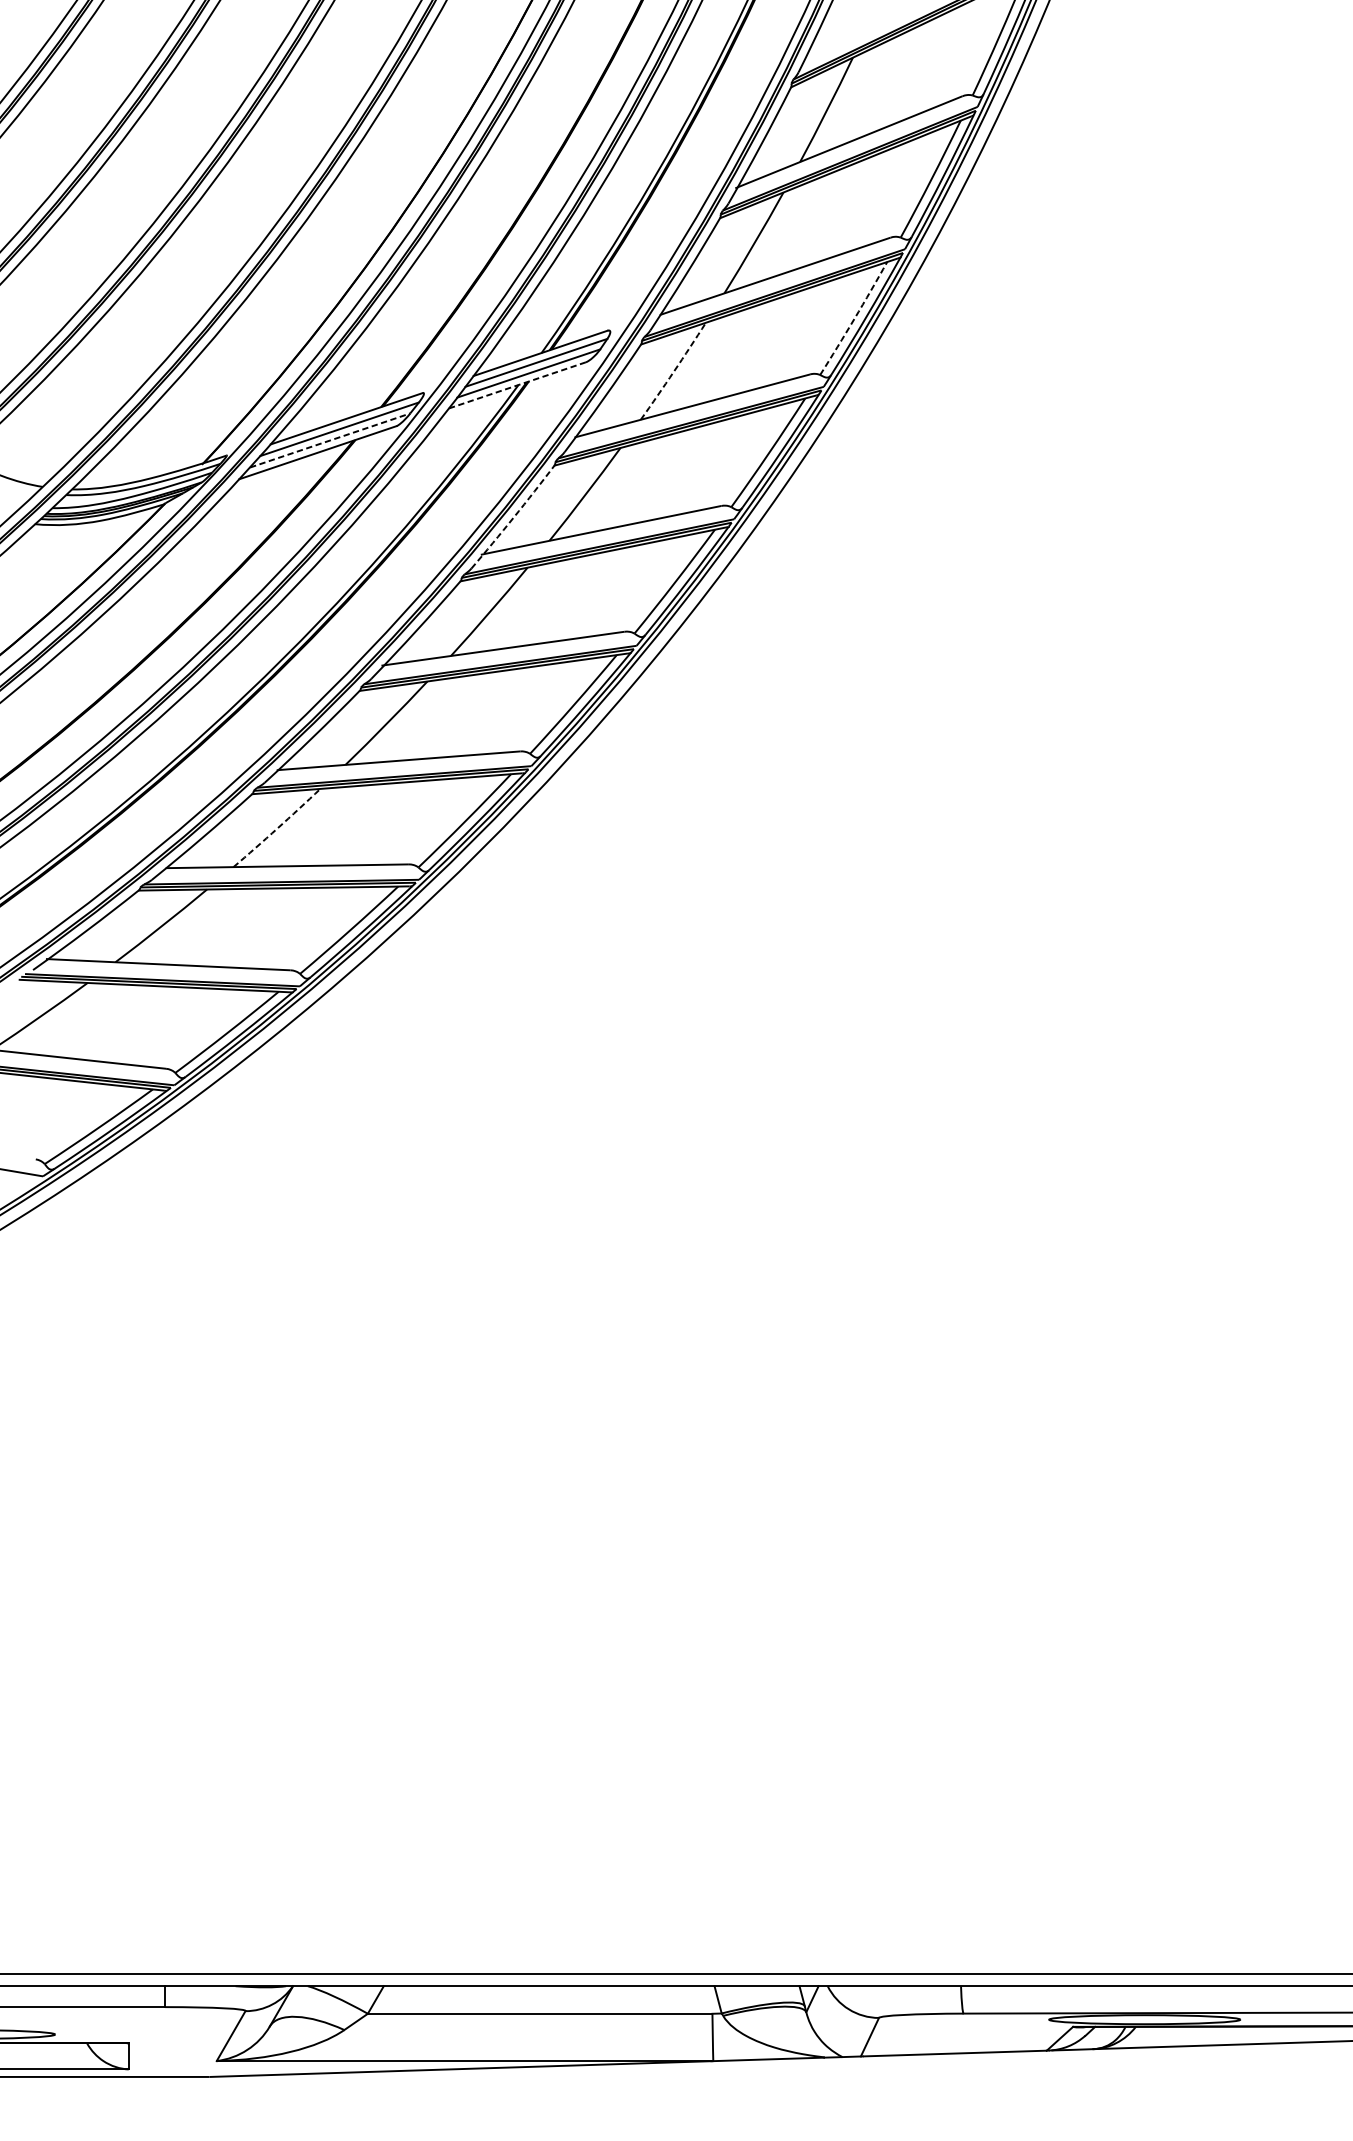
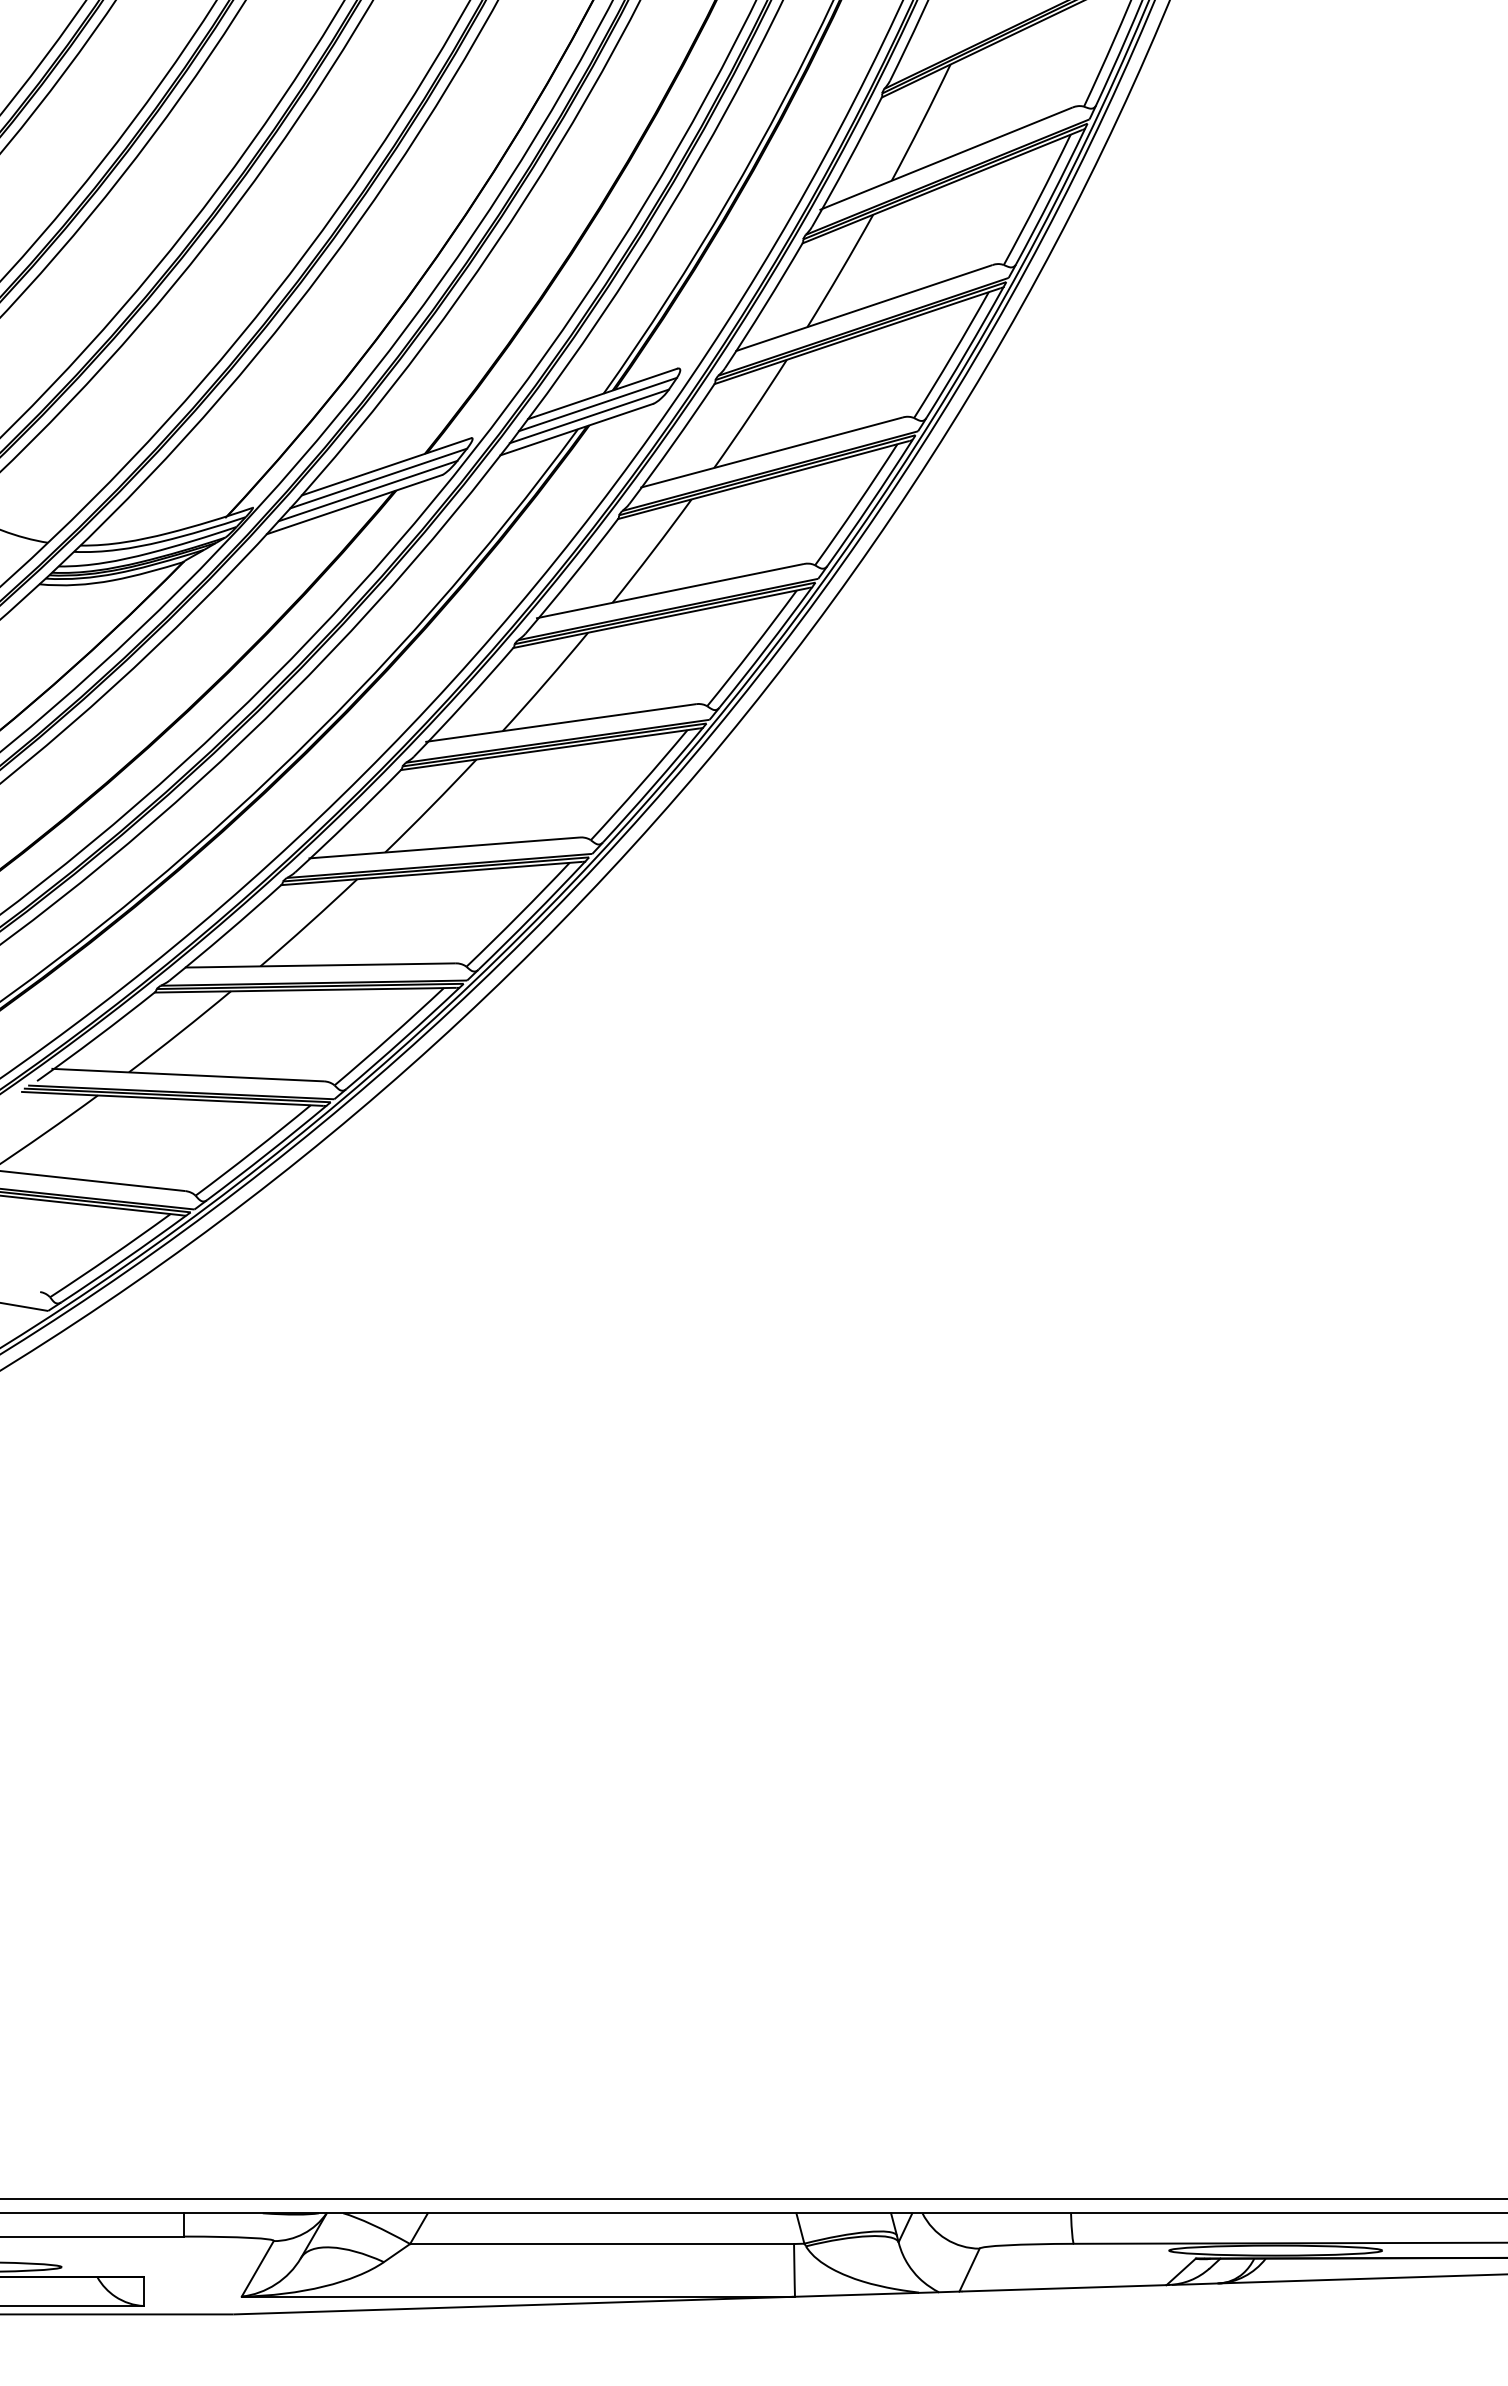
arc: (854, 318) -> (952, 355), dashed -> solid
arc: (674, 371) -> (751, 414), dashed -> solid
line: (517, 385) -> (576, 429), dashed -> solid
line: (330, 440) -> (368, 490), dashed -> solid
arc: (513, 517) -> (572, 576), dashed -> solid
arc: (277, 828) -> (309, 923), dashed -> solid

